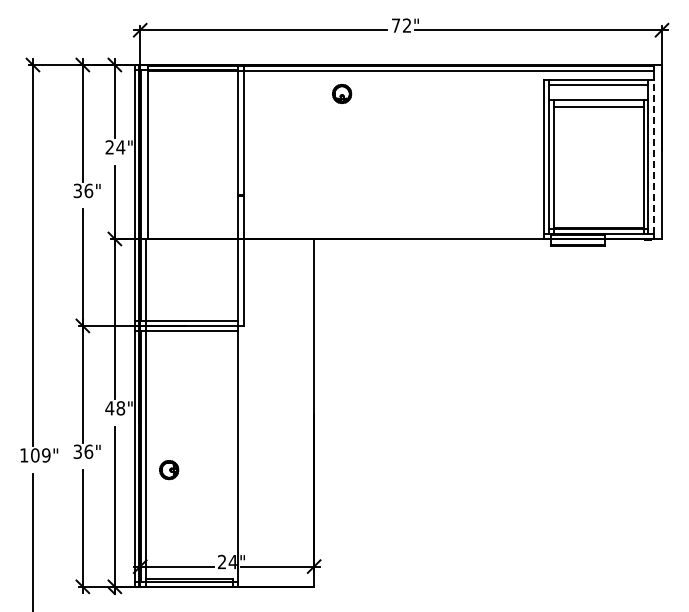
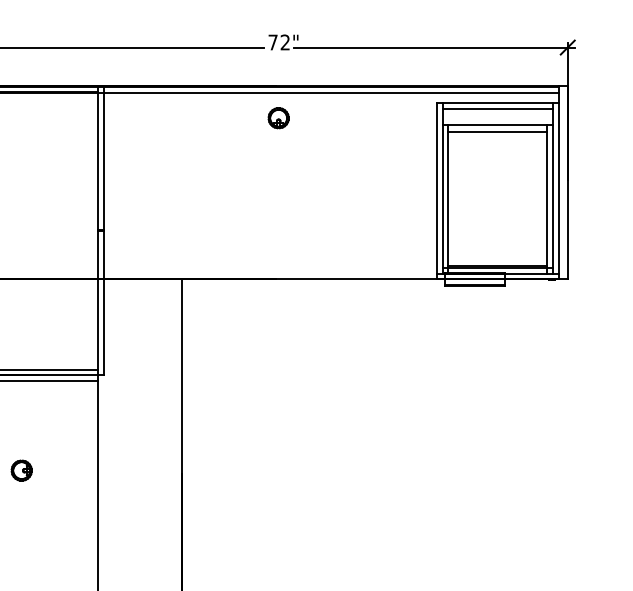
part: (342, 93) -> (279, 117), moved
line: (653, 156) -> (558, 187), dashed -> solid
part: (169, 470) -> (22, 471), moved

